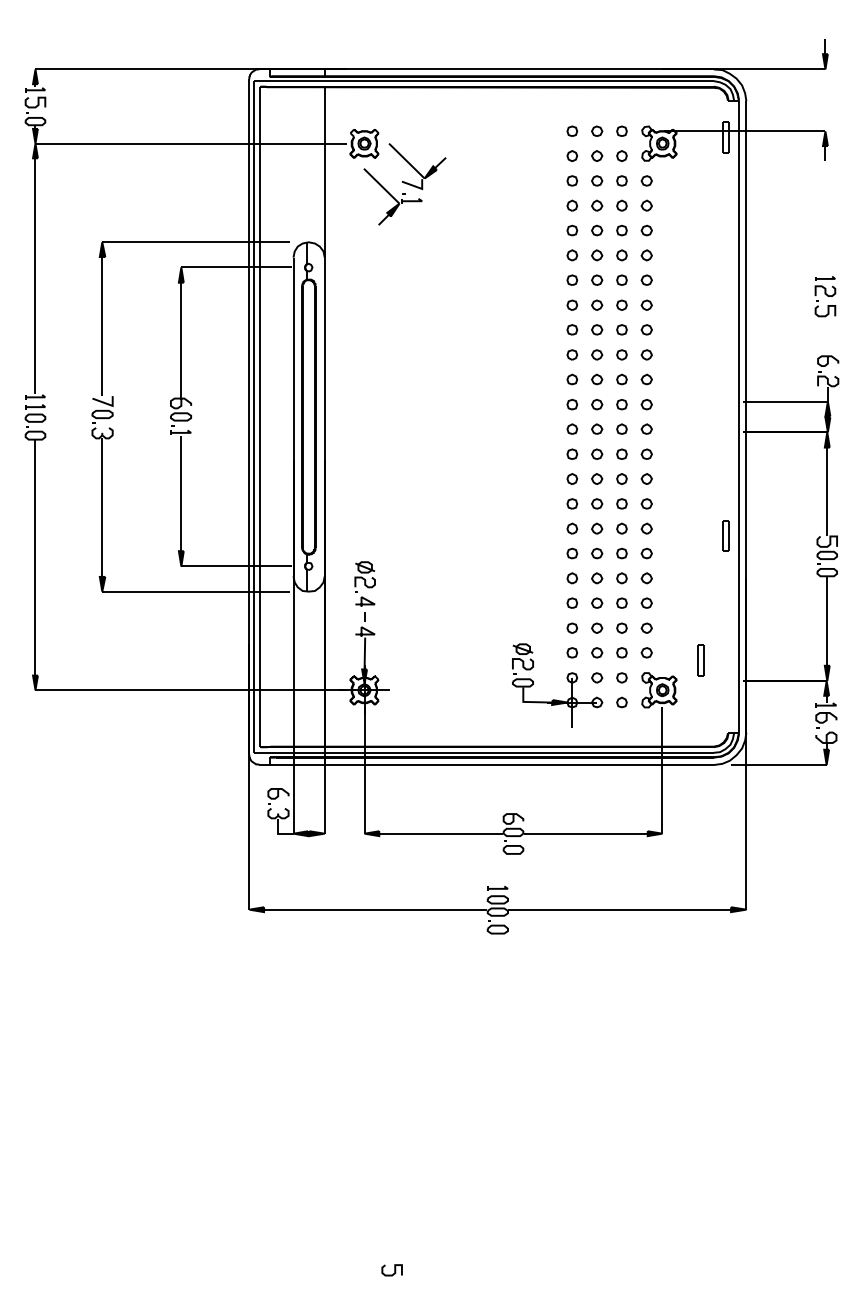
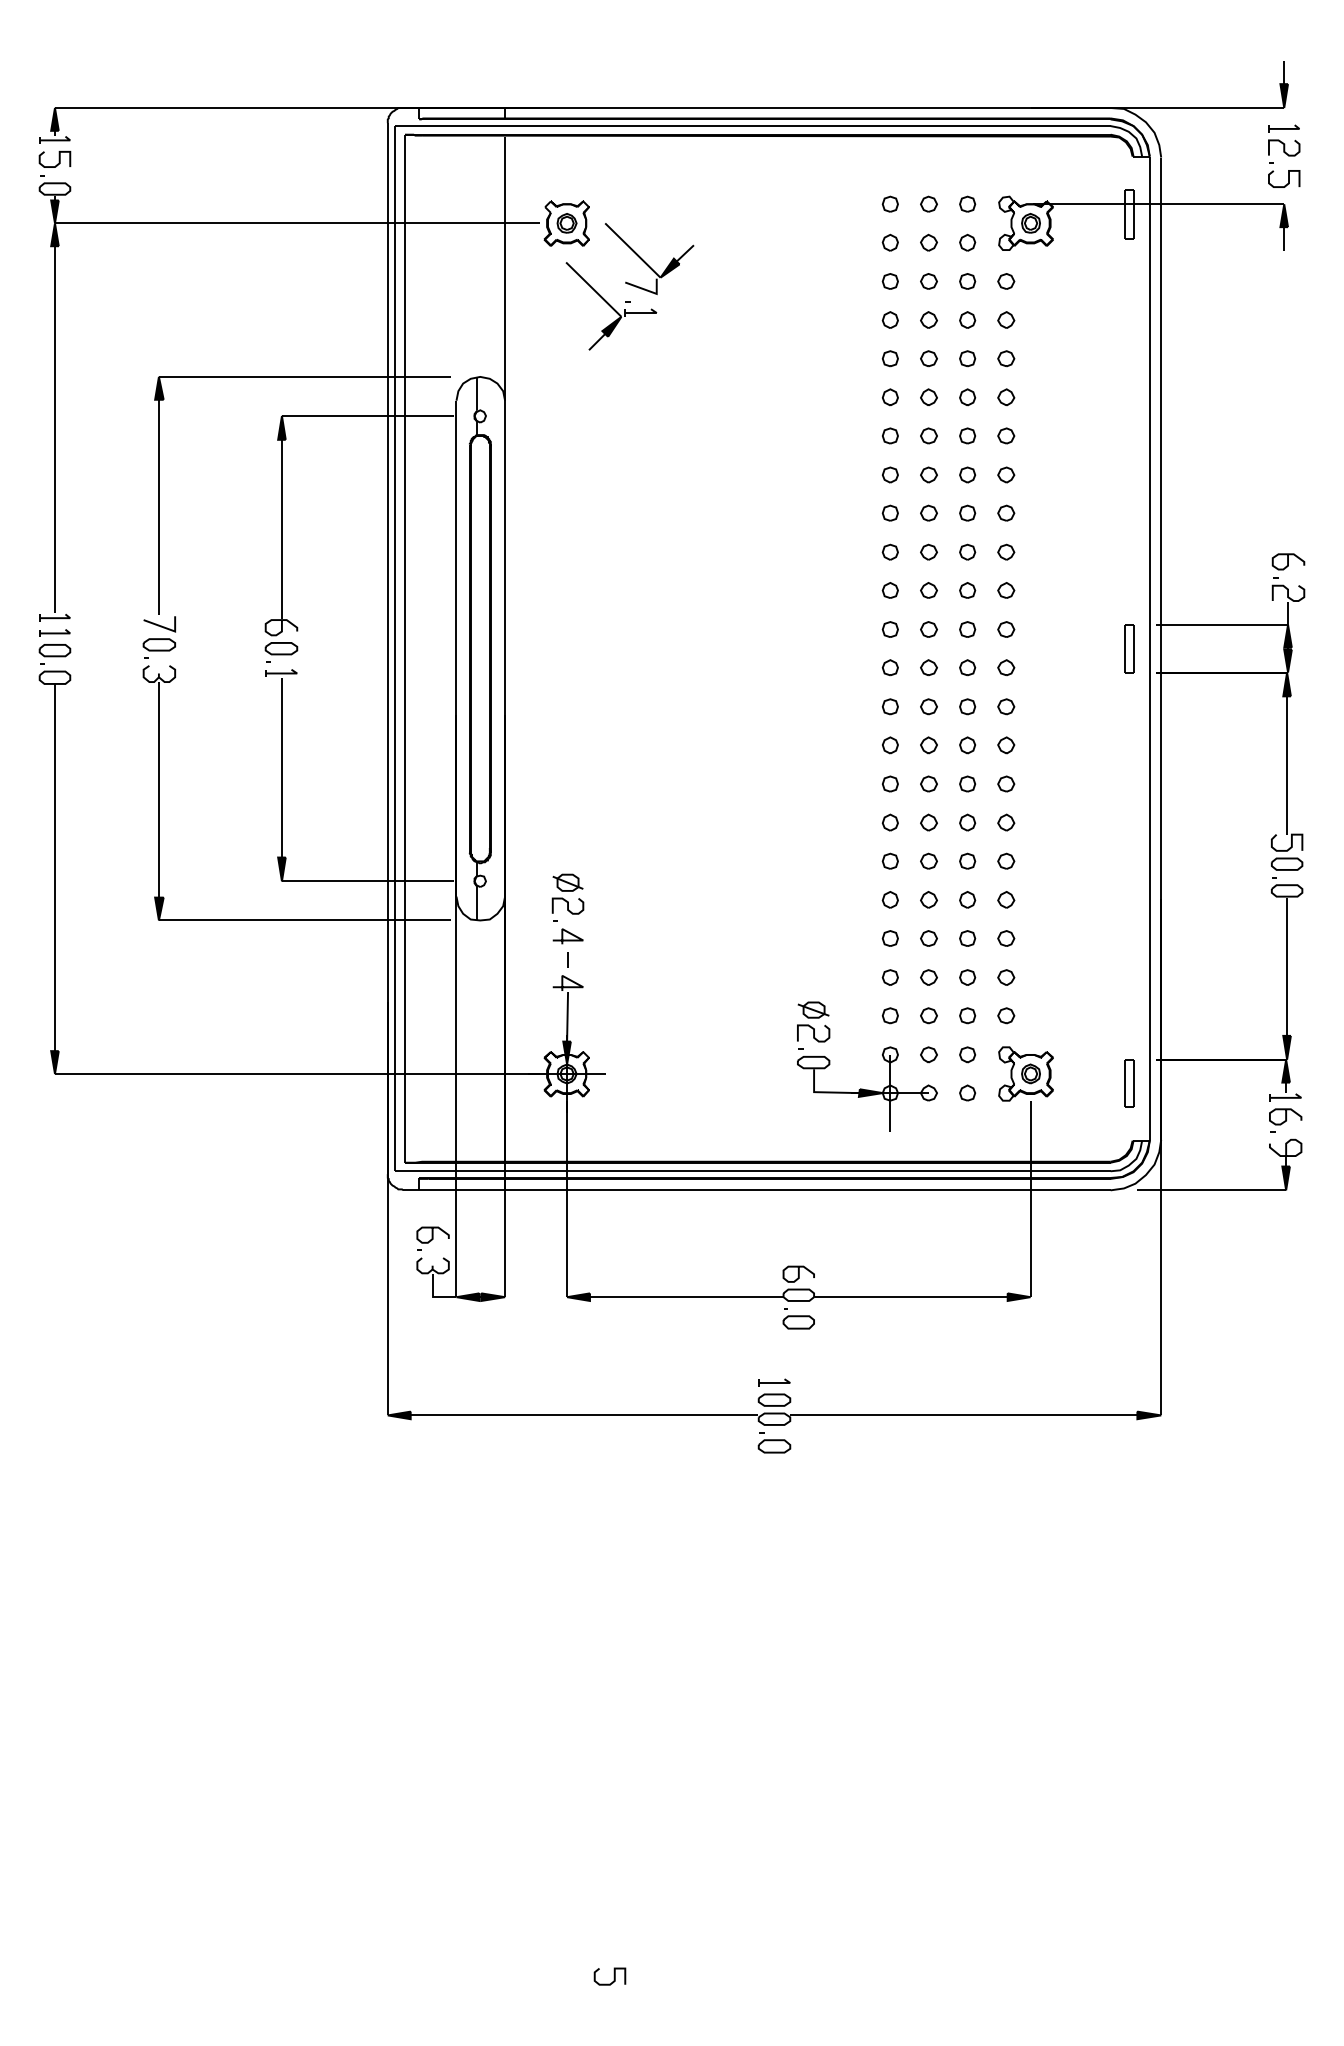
part: (825, 296) -> (1284, 156), moved
part: (725, 535) -> (1128, 647), moved
part: (700, 660) -> (1128, 1083), moved

